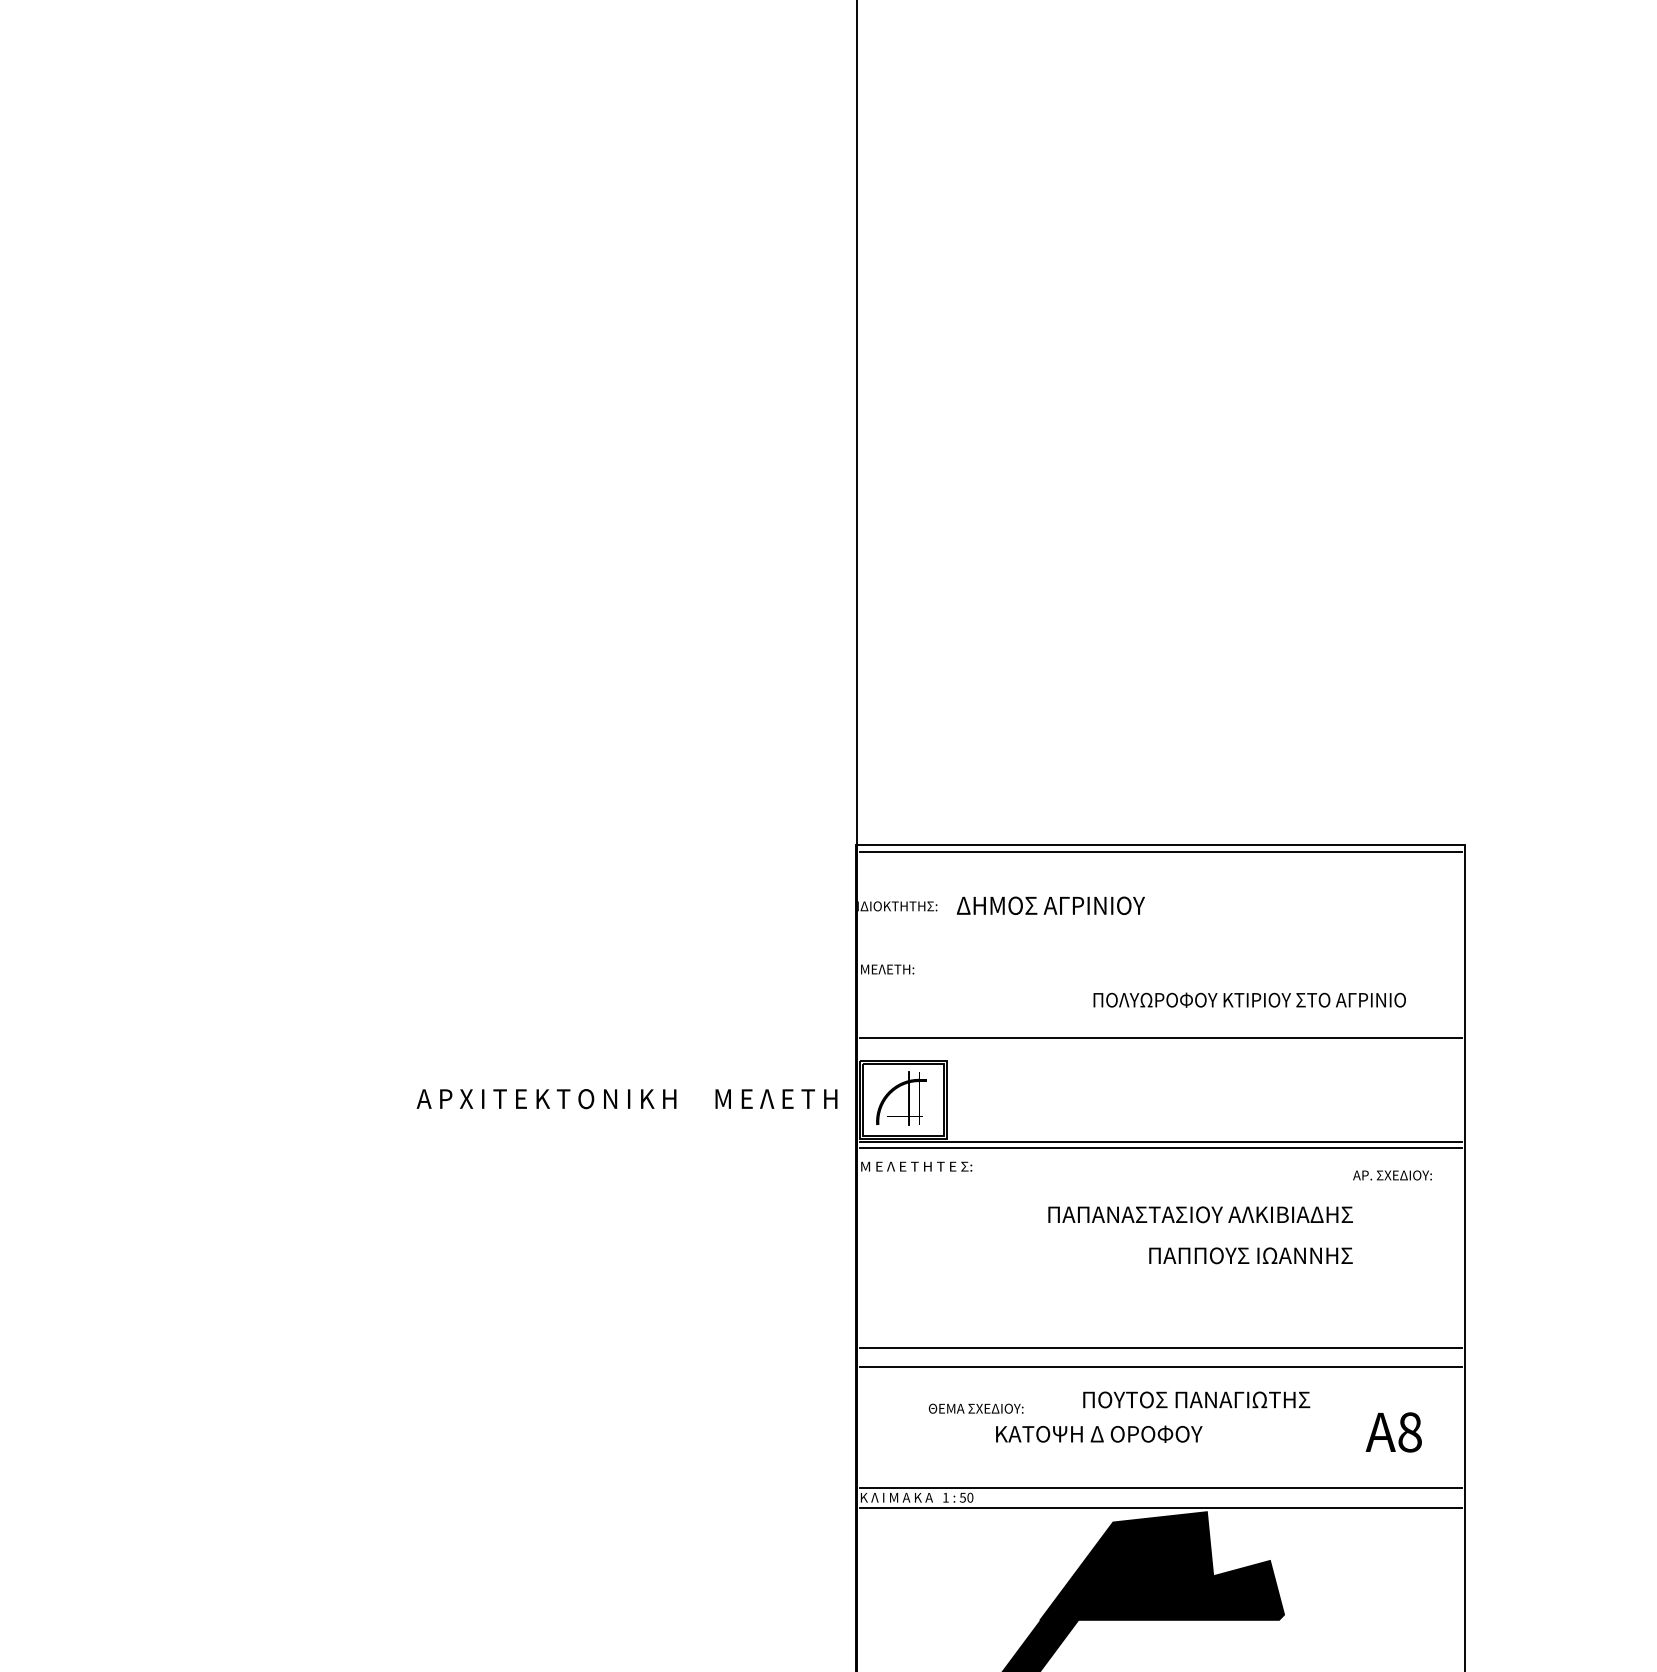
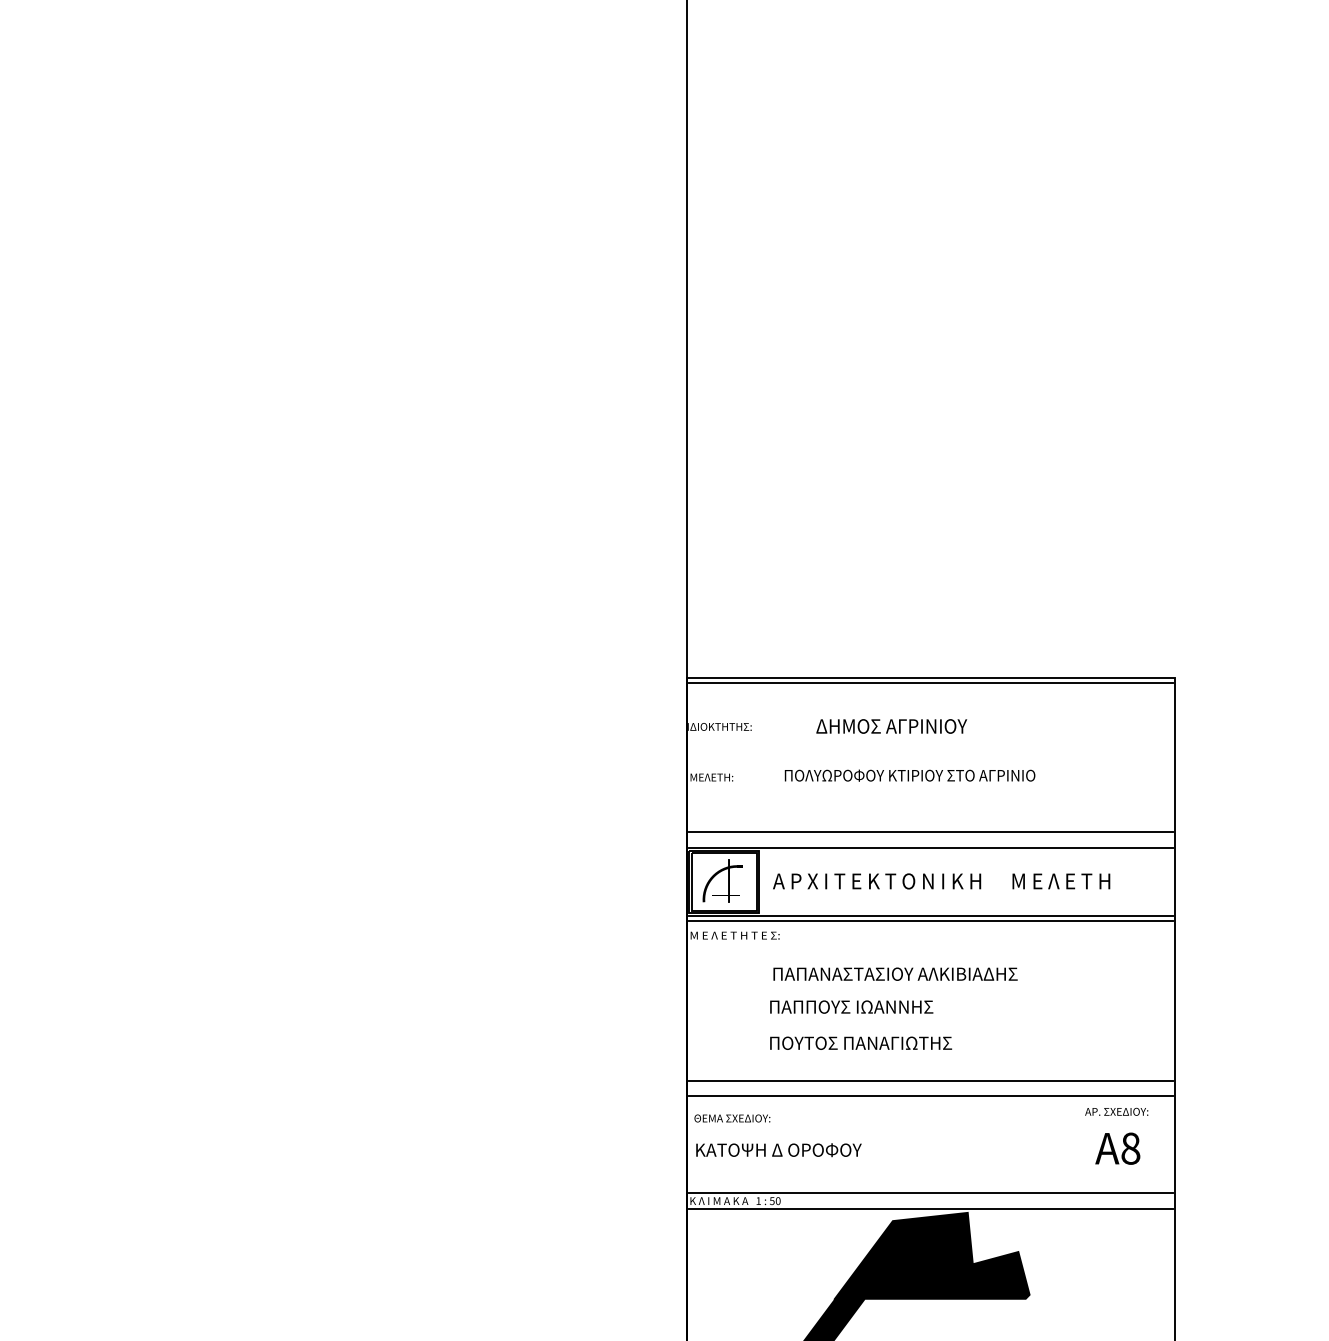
text: (1050, 905) -> (891, 726), moved
text: (1249, 999) -> (909, 775), moved
line: (1160, 1057) -> (930, 848), added
text: (626, 1099) -> (941, 881), moved
text: (1392, 1175) -> (1116, 1111), moved
text: (1200, 1214) -> (895, 973), moved
text: (1250, 1255) -> (851, 1006), moved
text: (1196, 1399) -> (860, 1042), moved
text: (975, 1408) -> (731, 1118), moved
text: (1099, 1433) -> (779, 1149), moved

